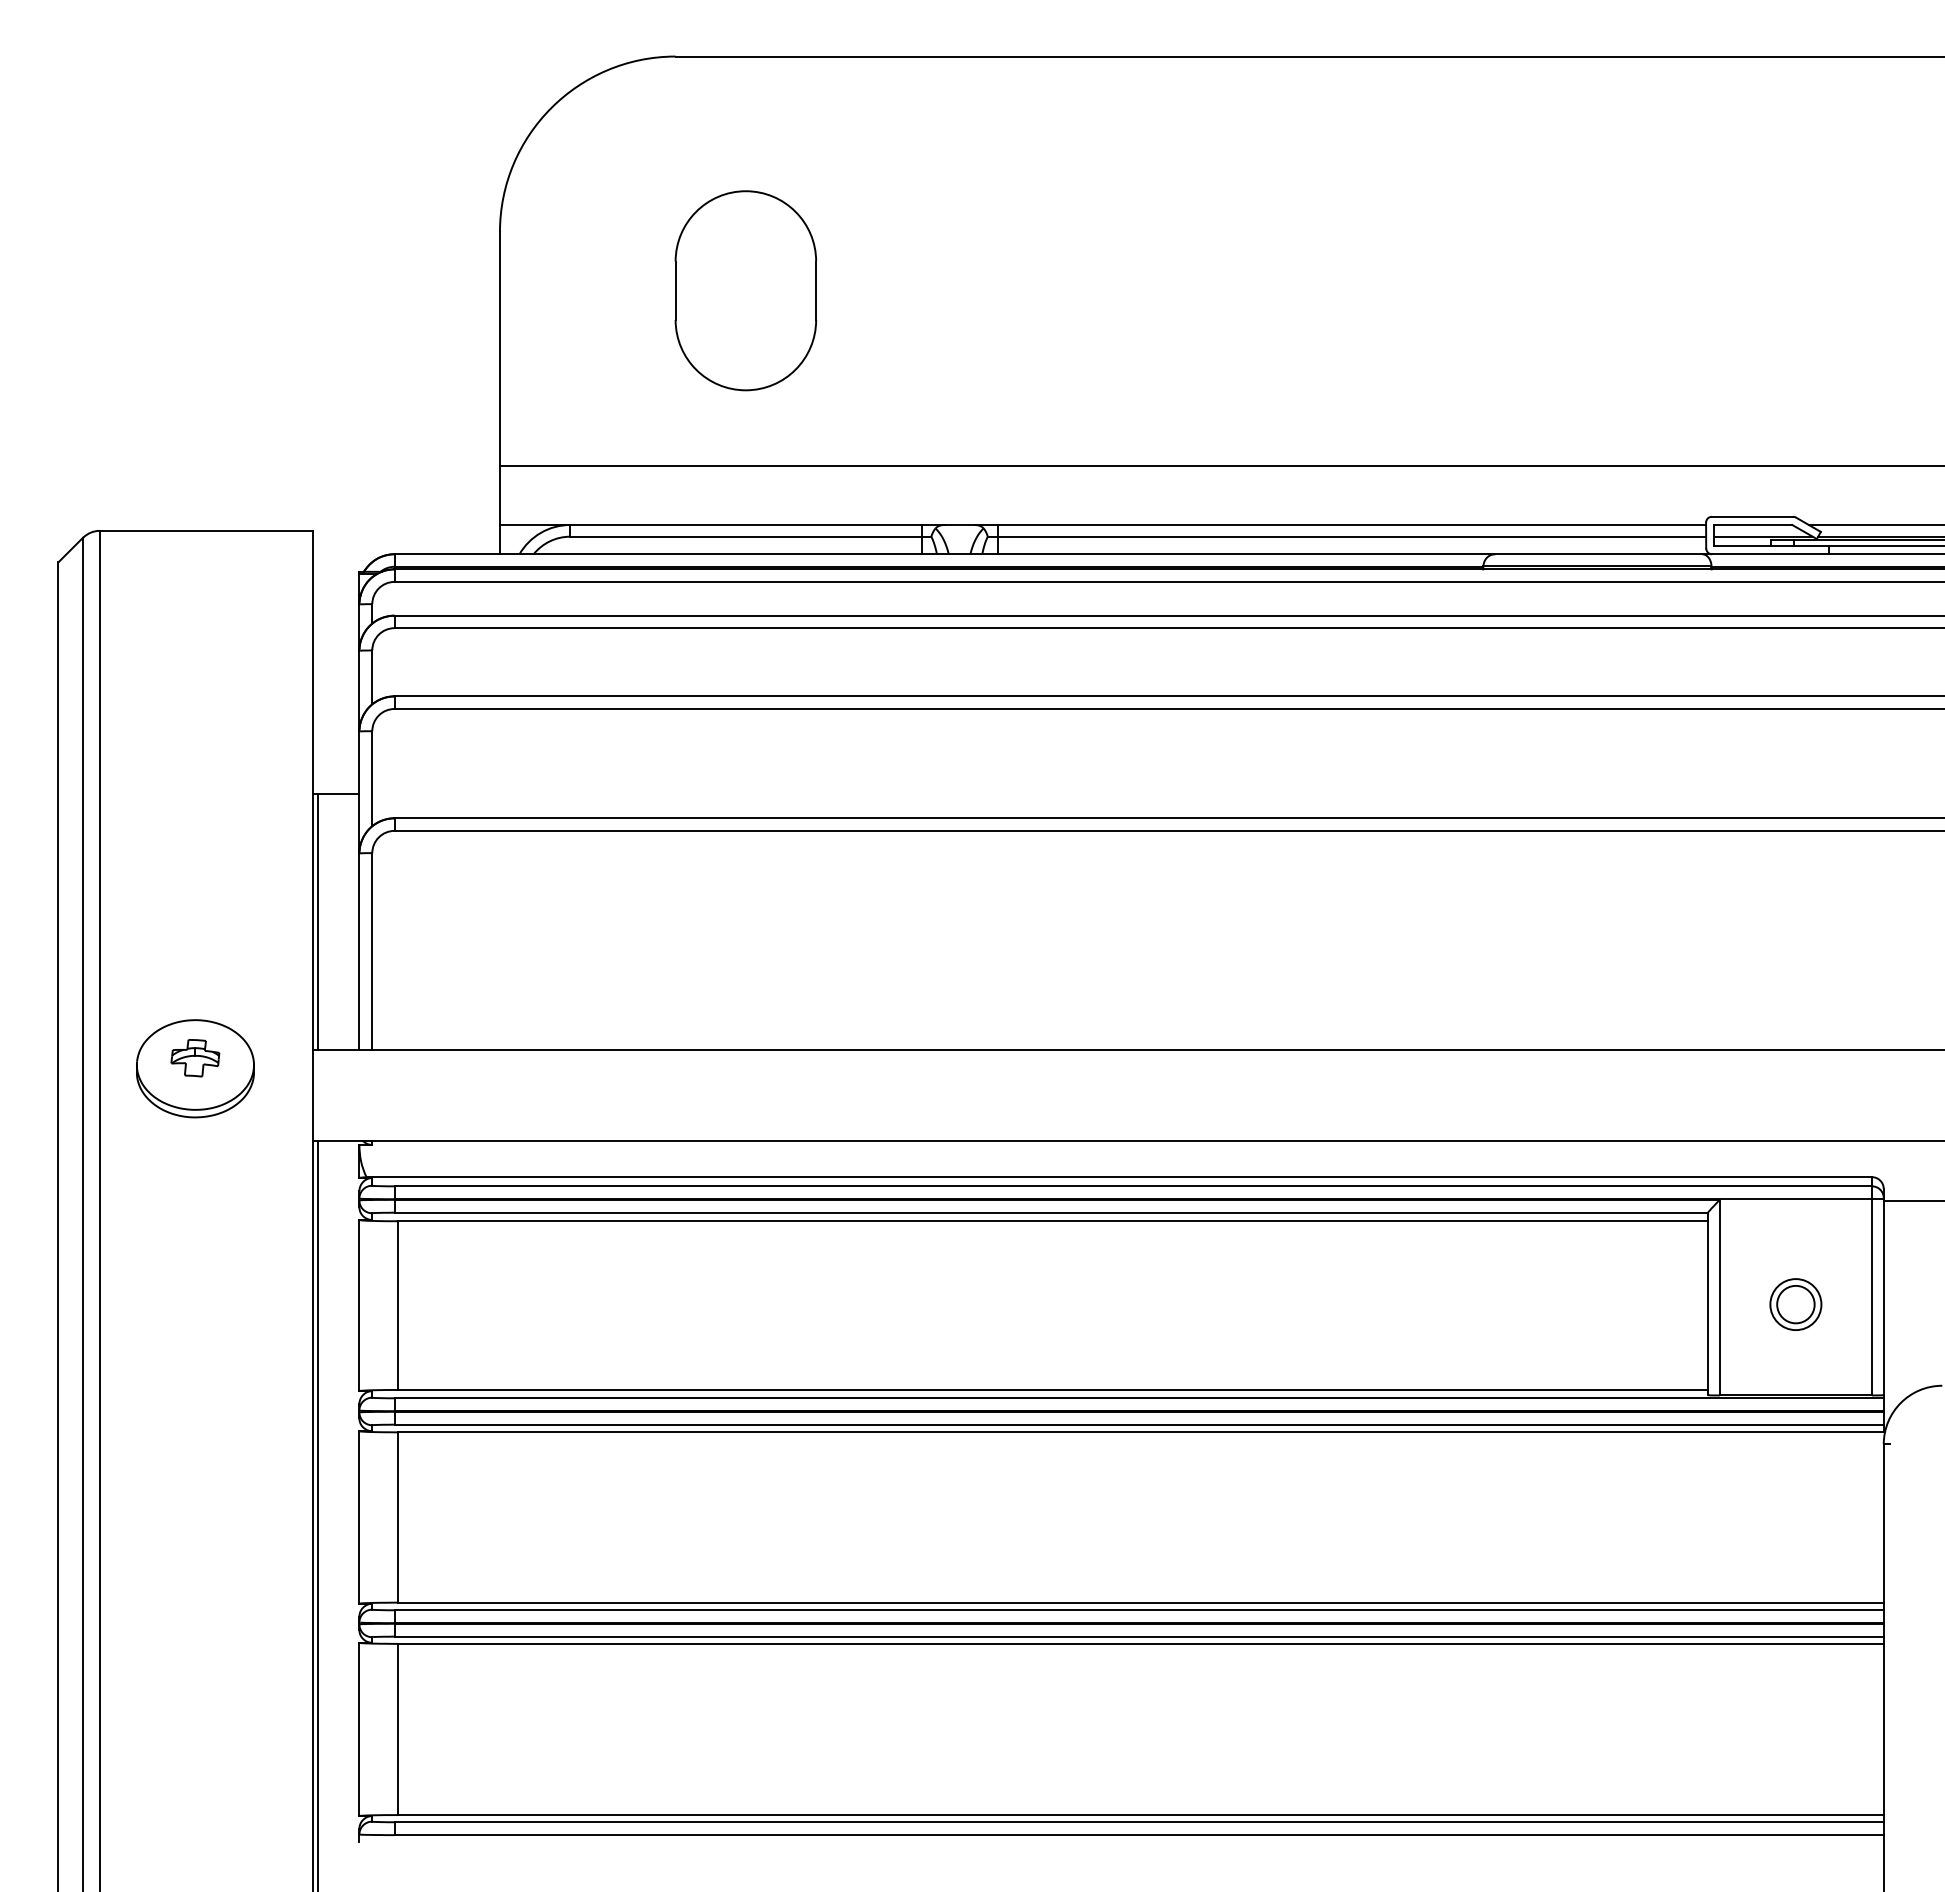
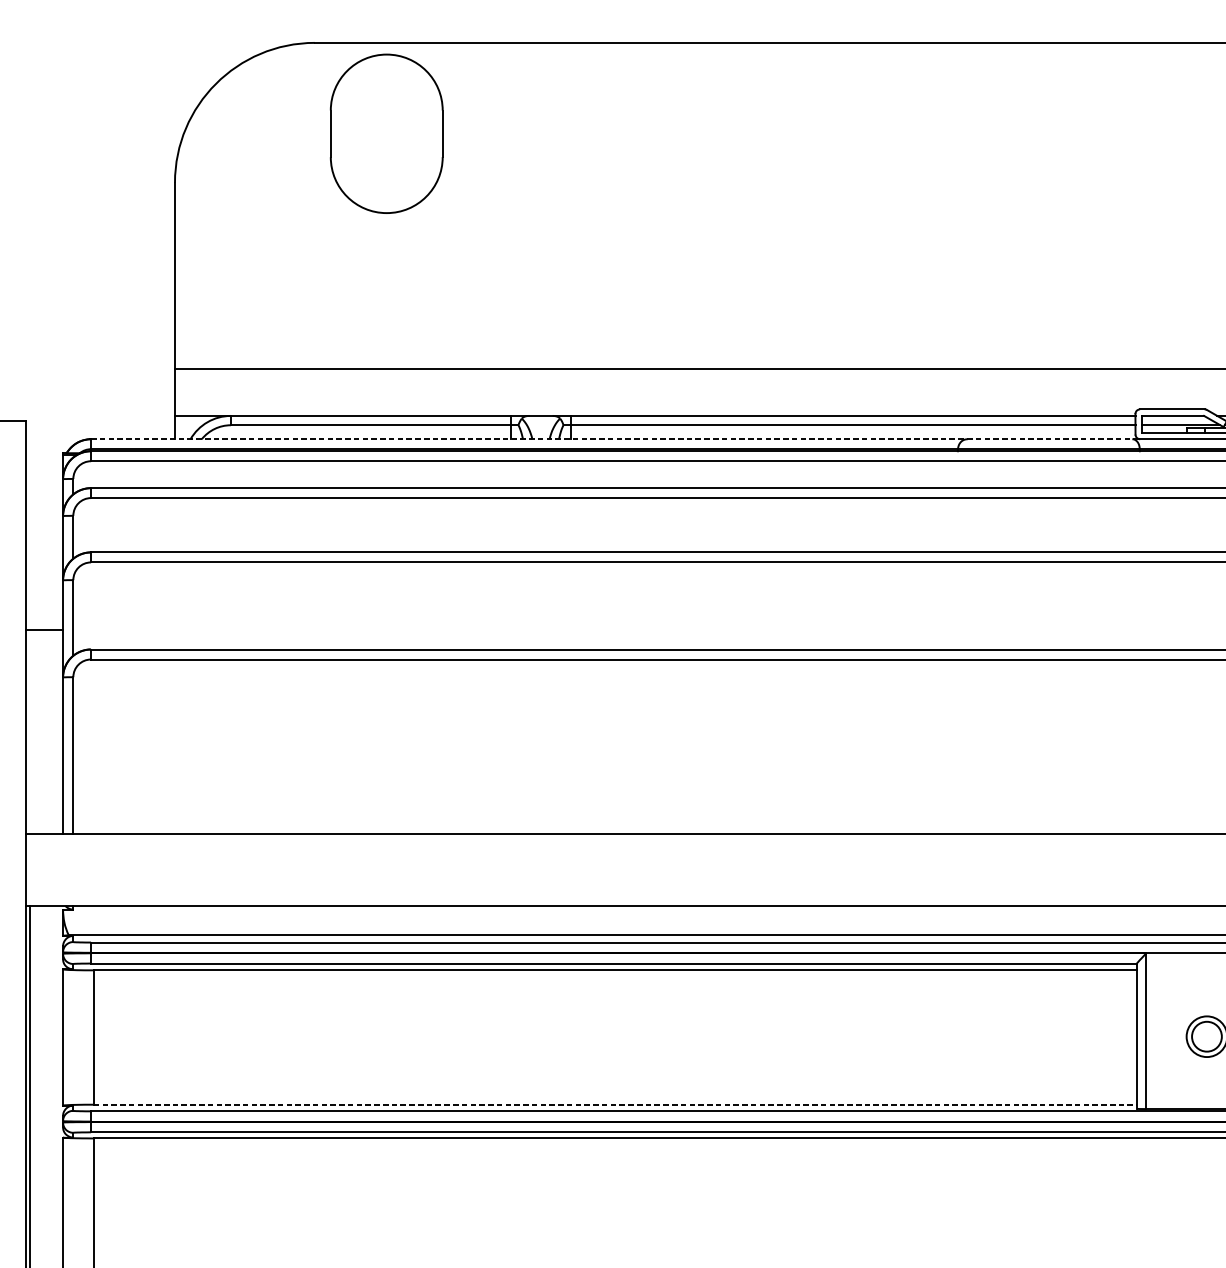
part: (745, 290) -> (386, 133), moved
line: (1053, 554) -> (615, 439), solid -> dashed
line: (318, 921) -> (30, 731), removed
line: (1053, 1389) -> (615, 1104), solid -> dashed

